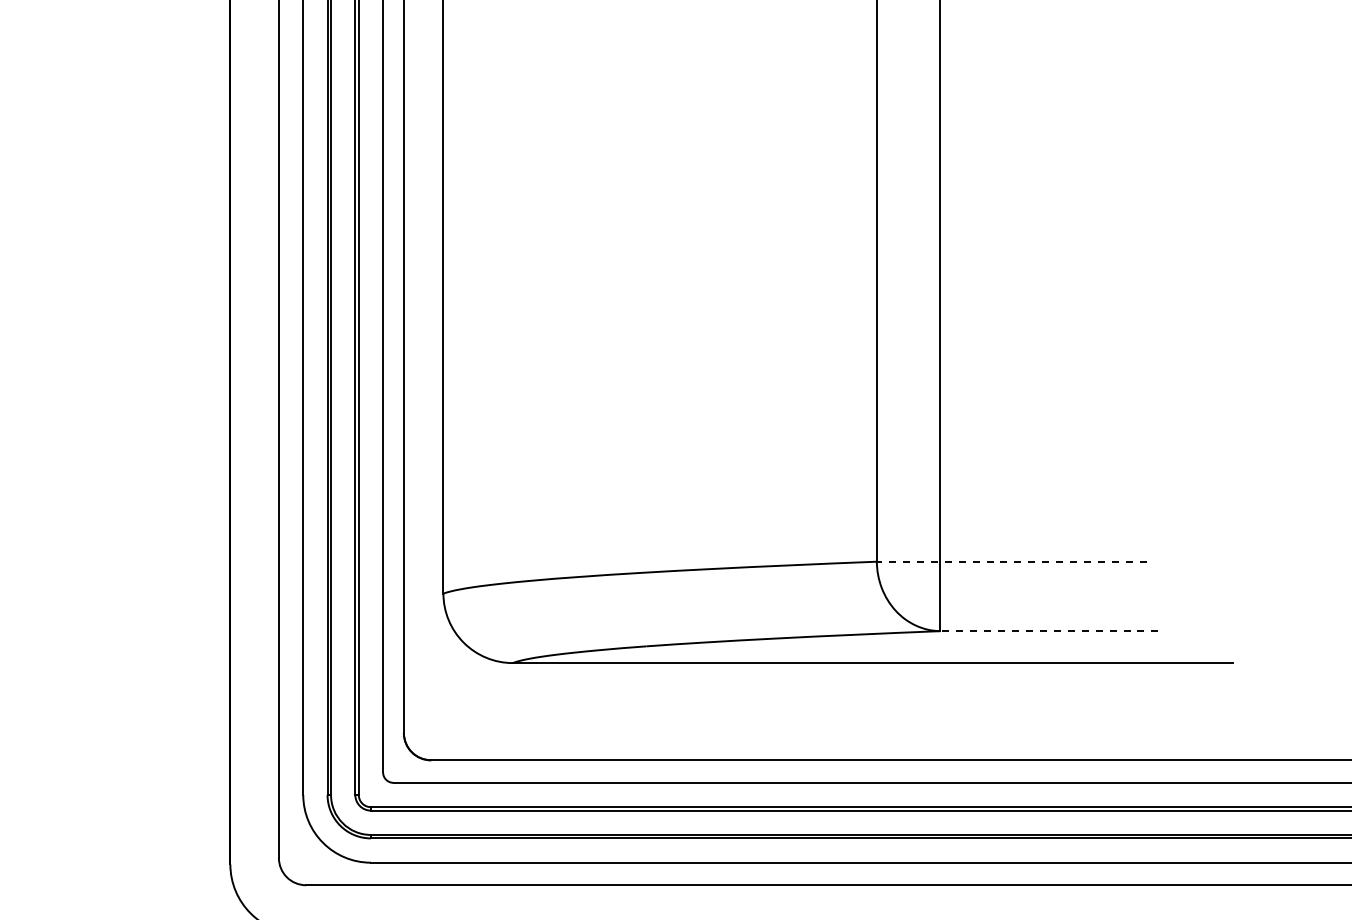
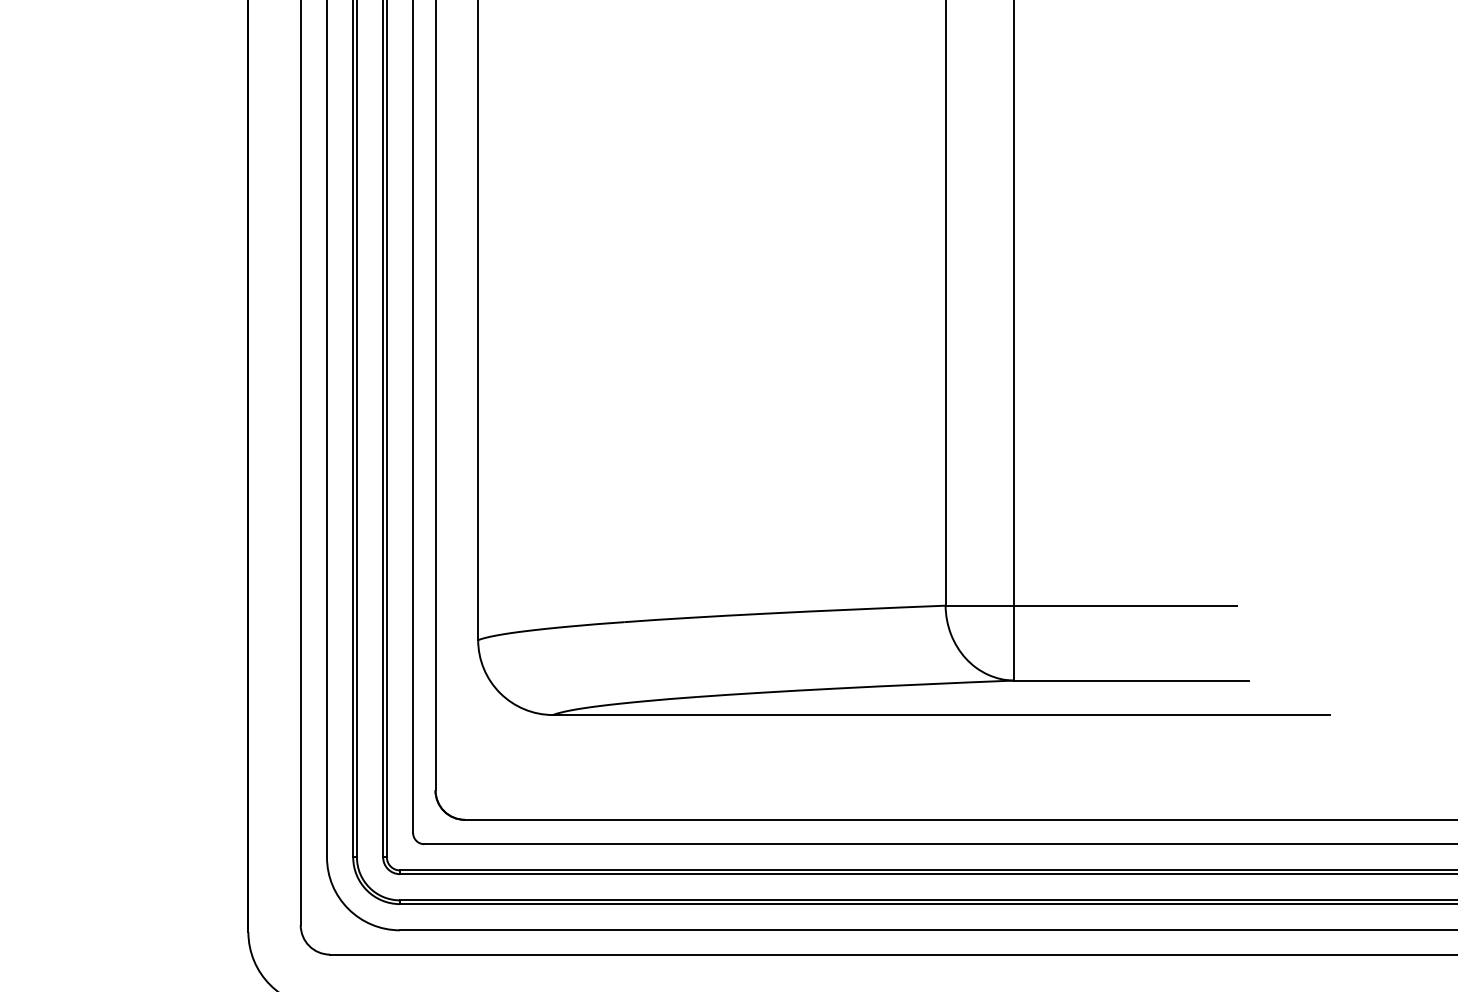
line: (1011, 561) -> (1090, 605), dashed -> solid
line: (1048, 631) -> (1130, 680), dashed -> solid

